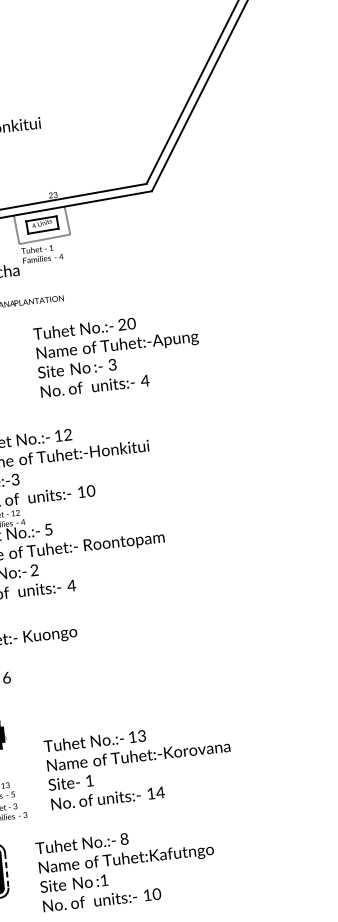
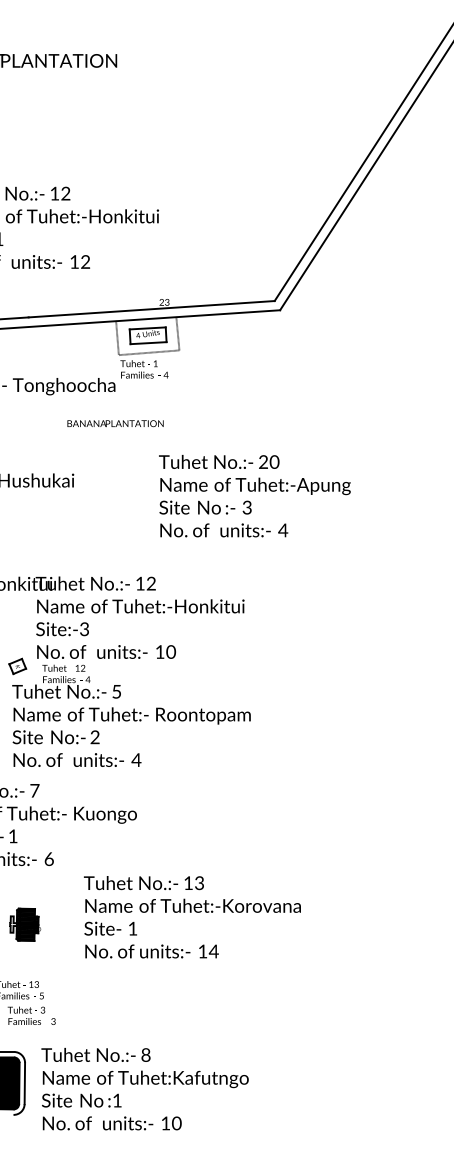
text: (117, 354) -> (254, 496), moved
text: (139, 765) -> (192, 917), moved
text: (126, 868) -> (144, 1089), moved
line: (6, 870) -> (24, 1083), dashed -> solid

